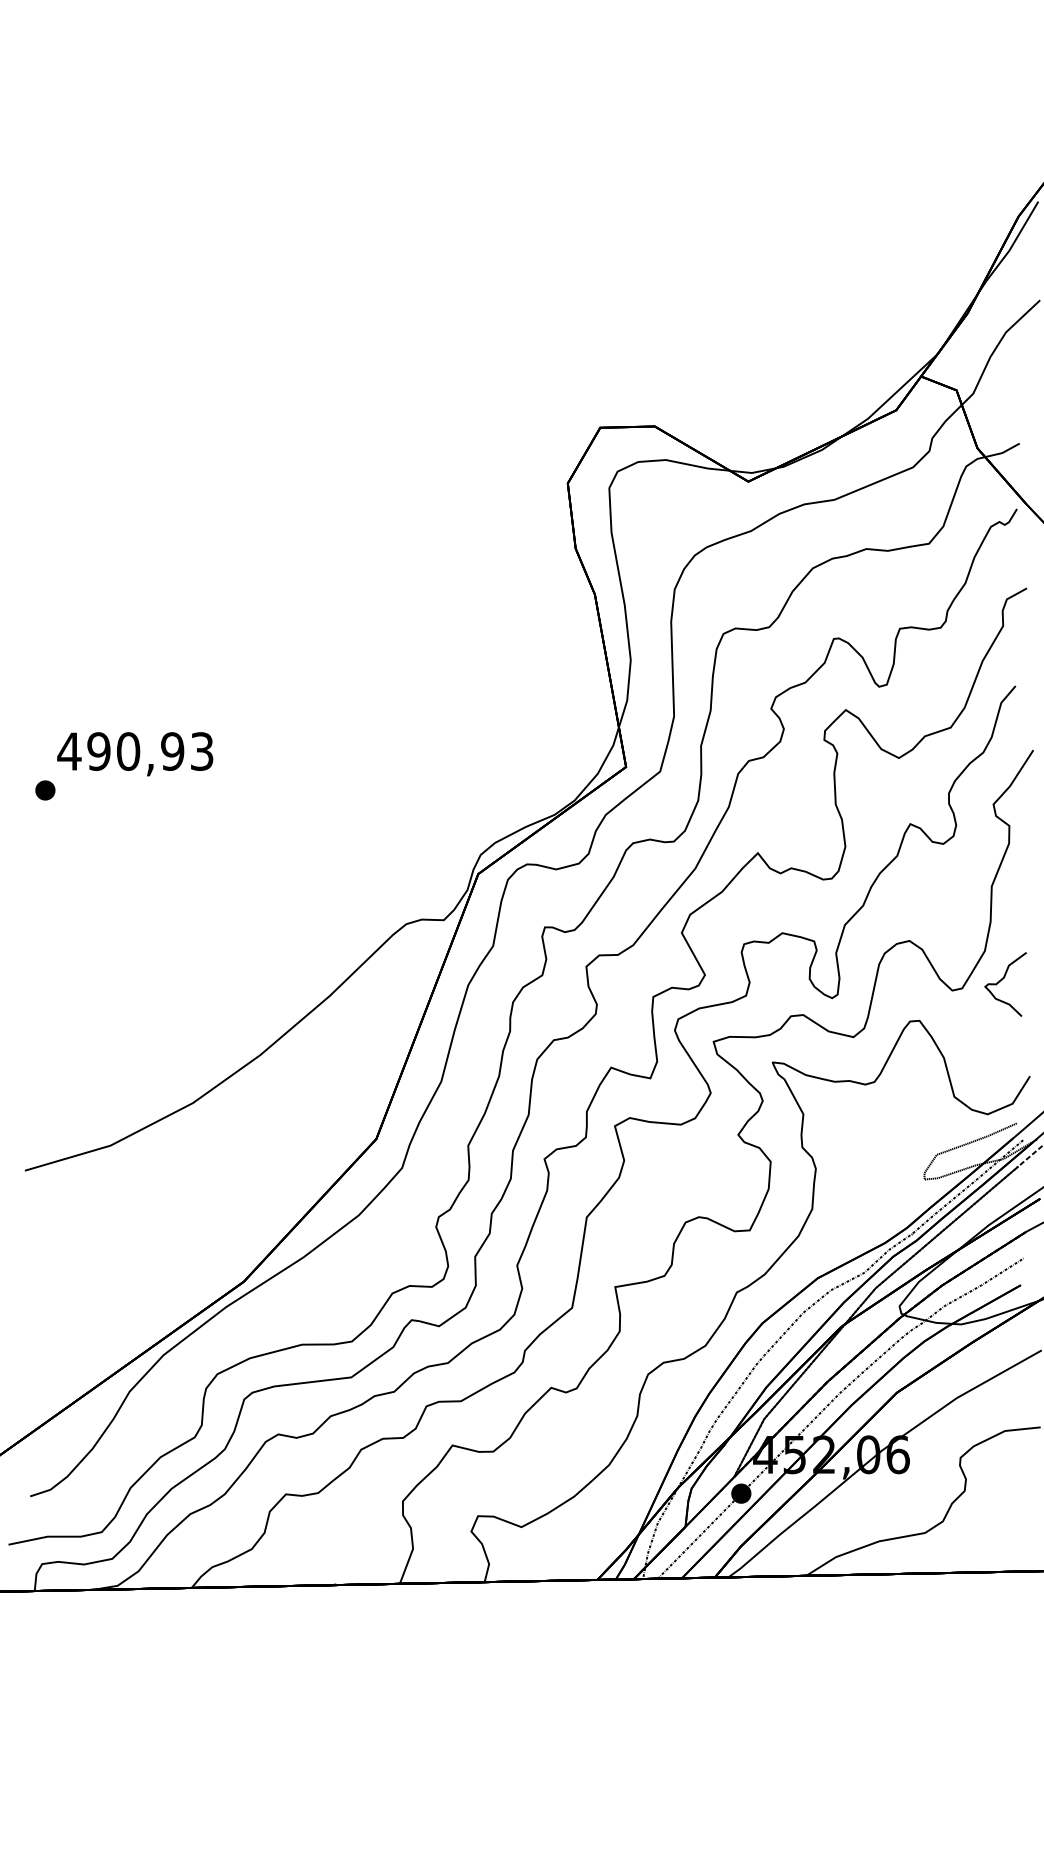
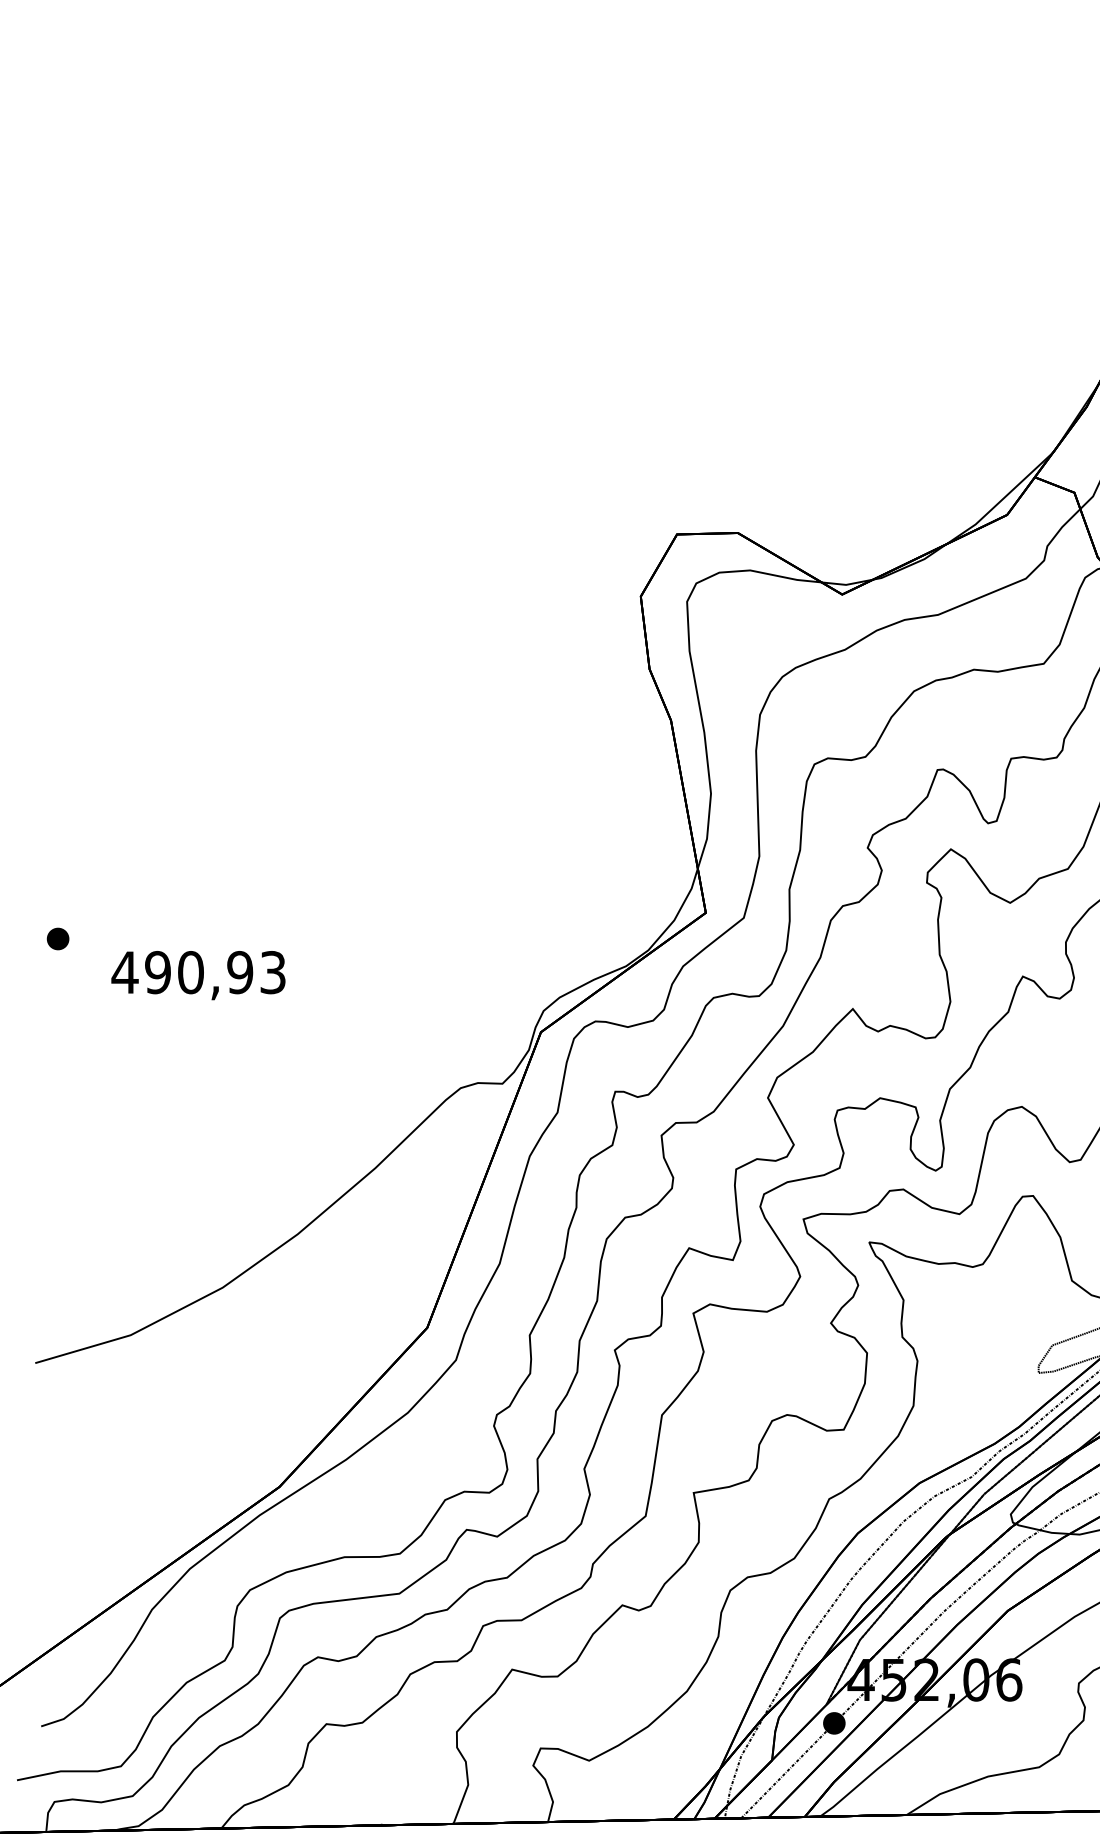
text: (135, 754) -> (198, 975), moved

